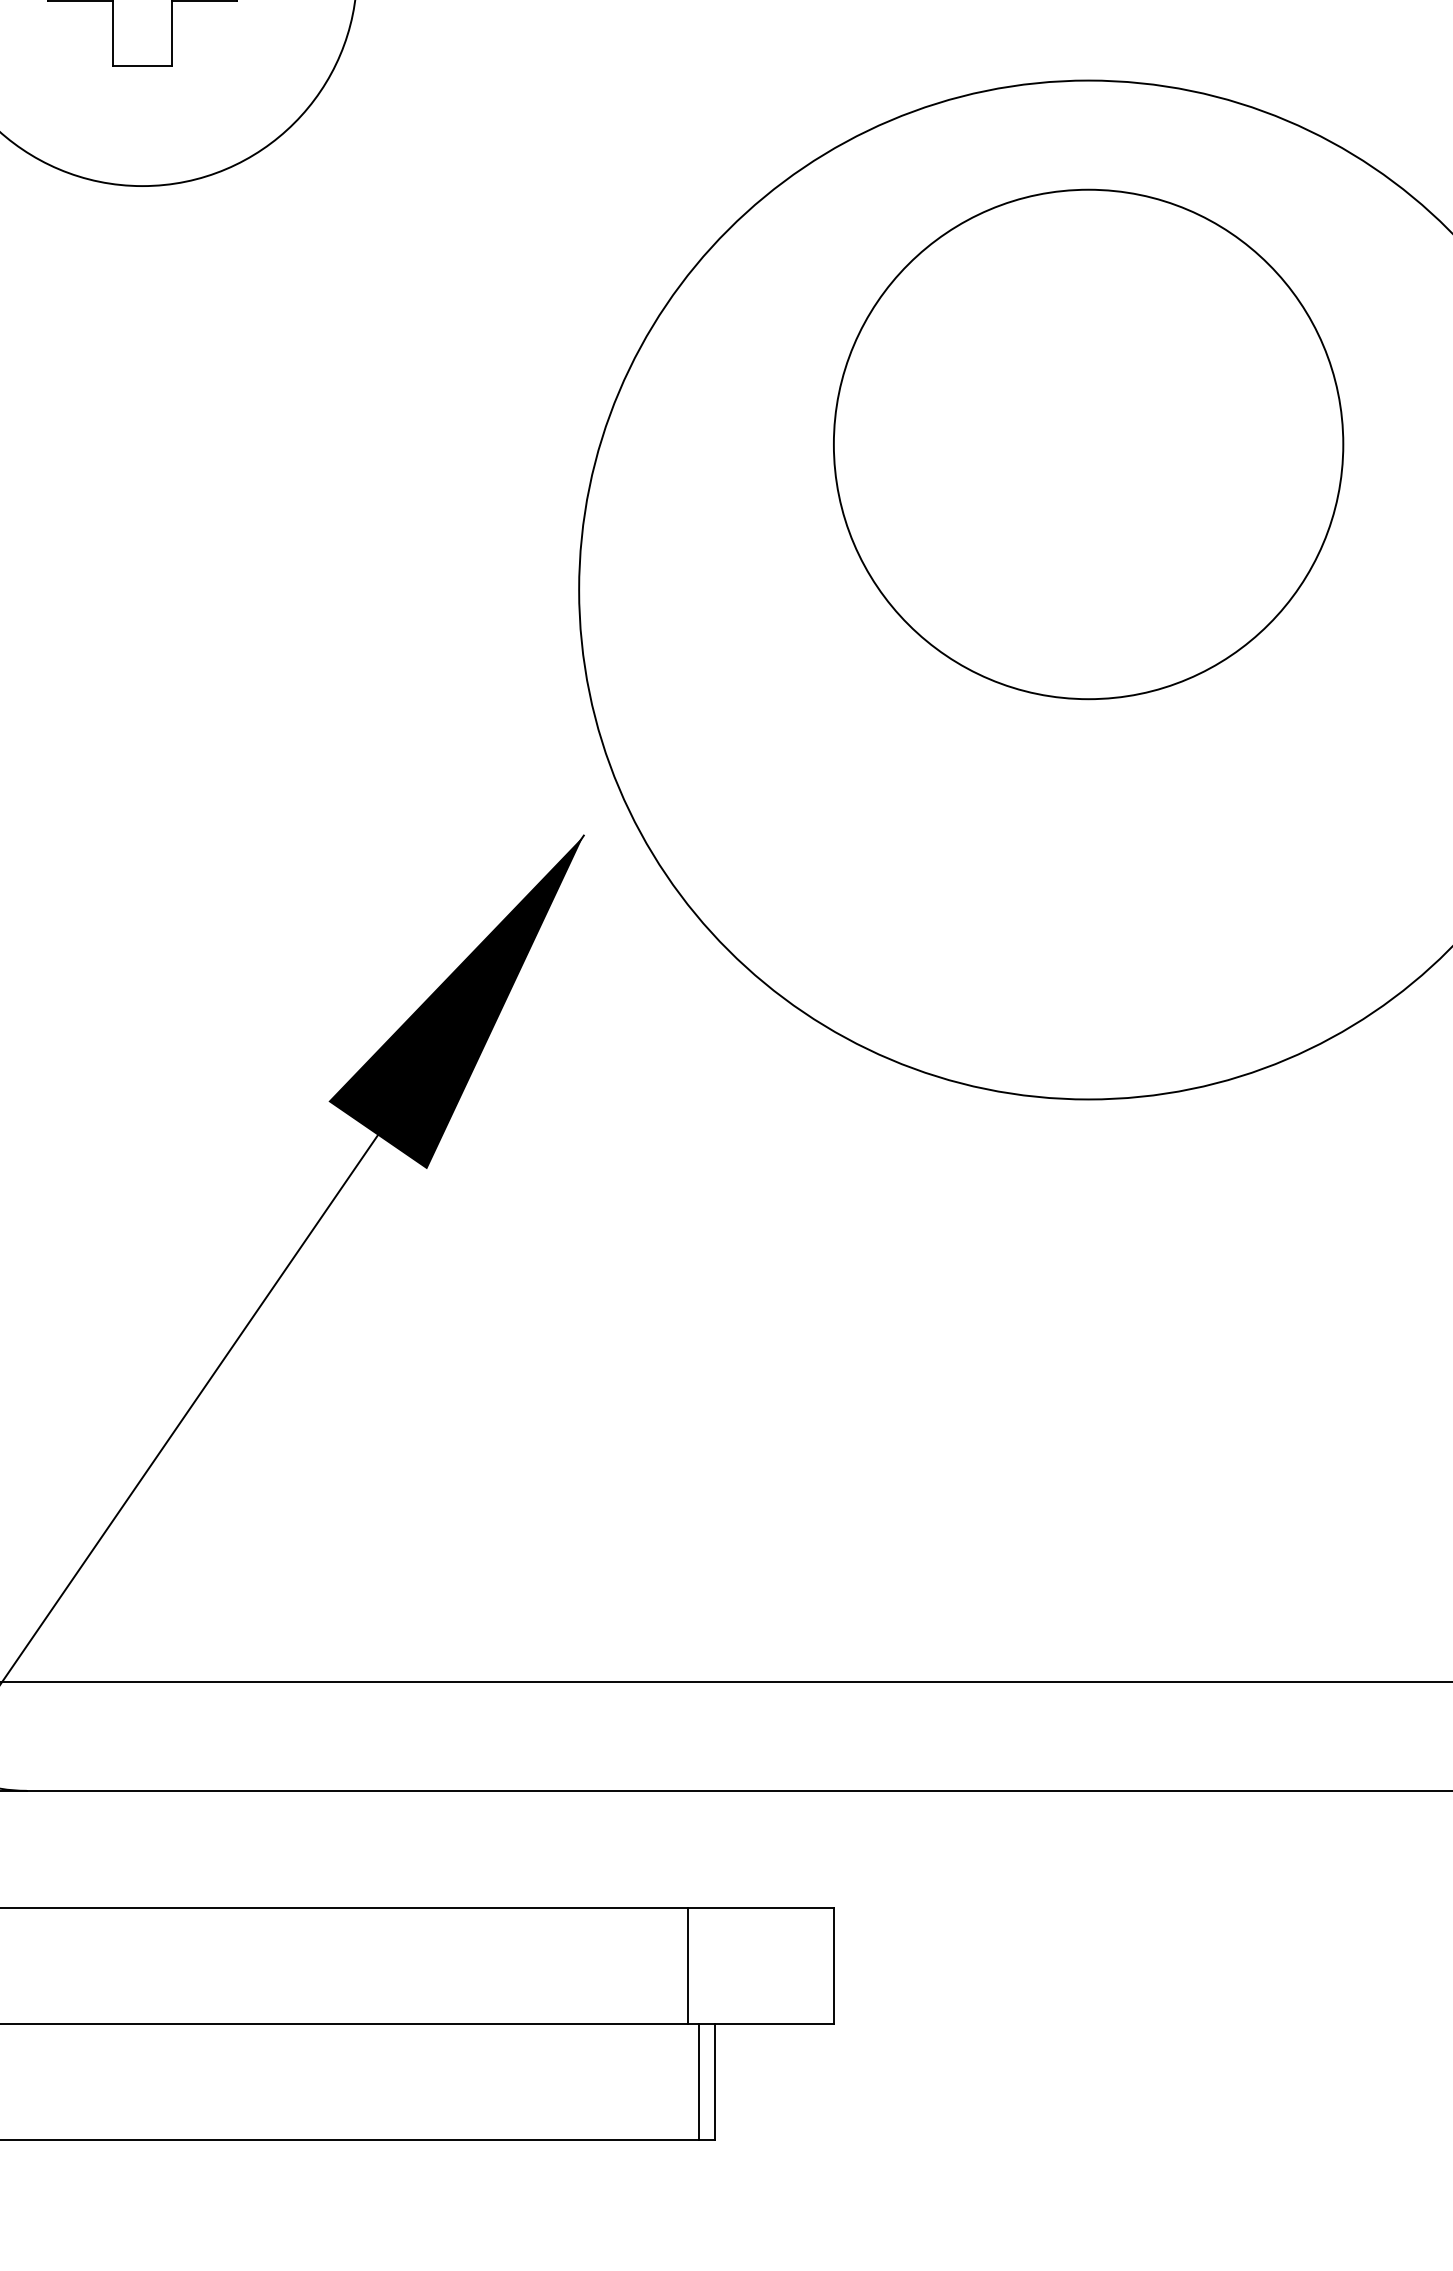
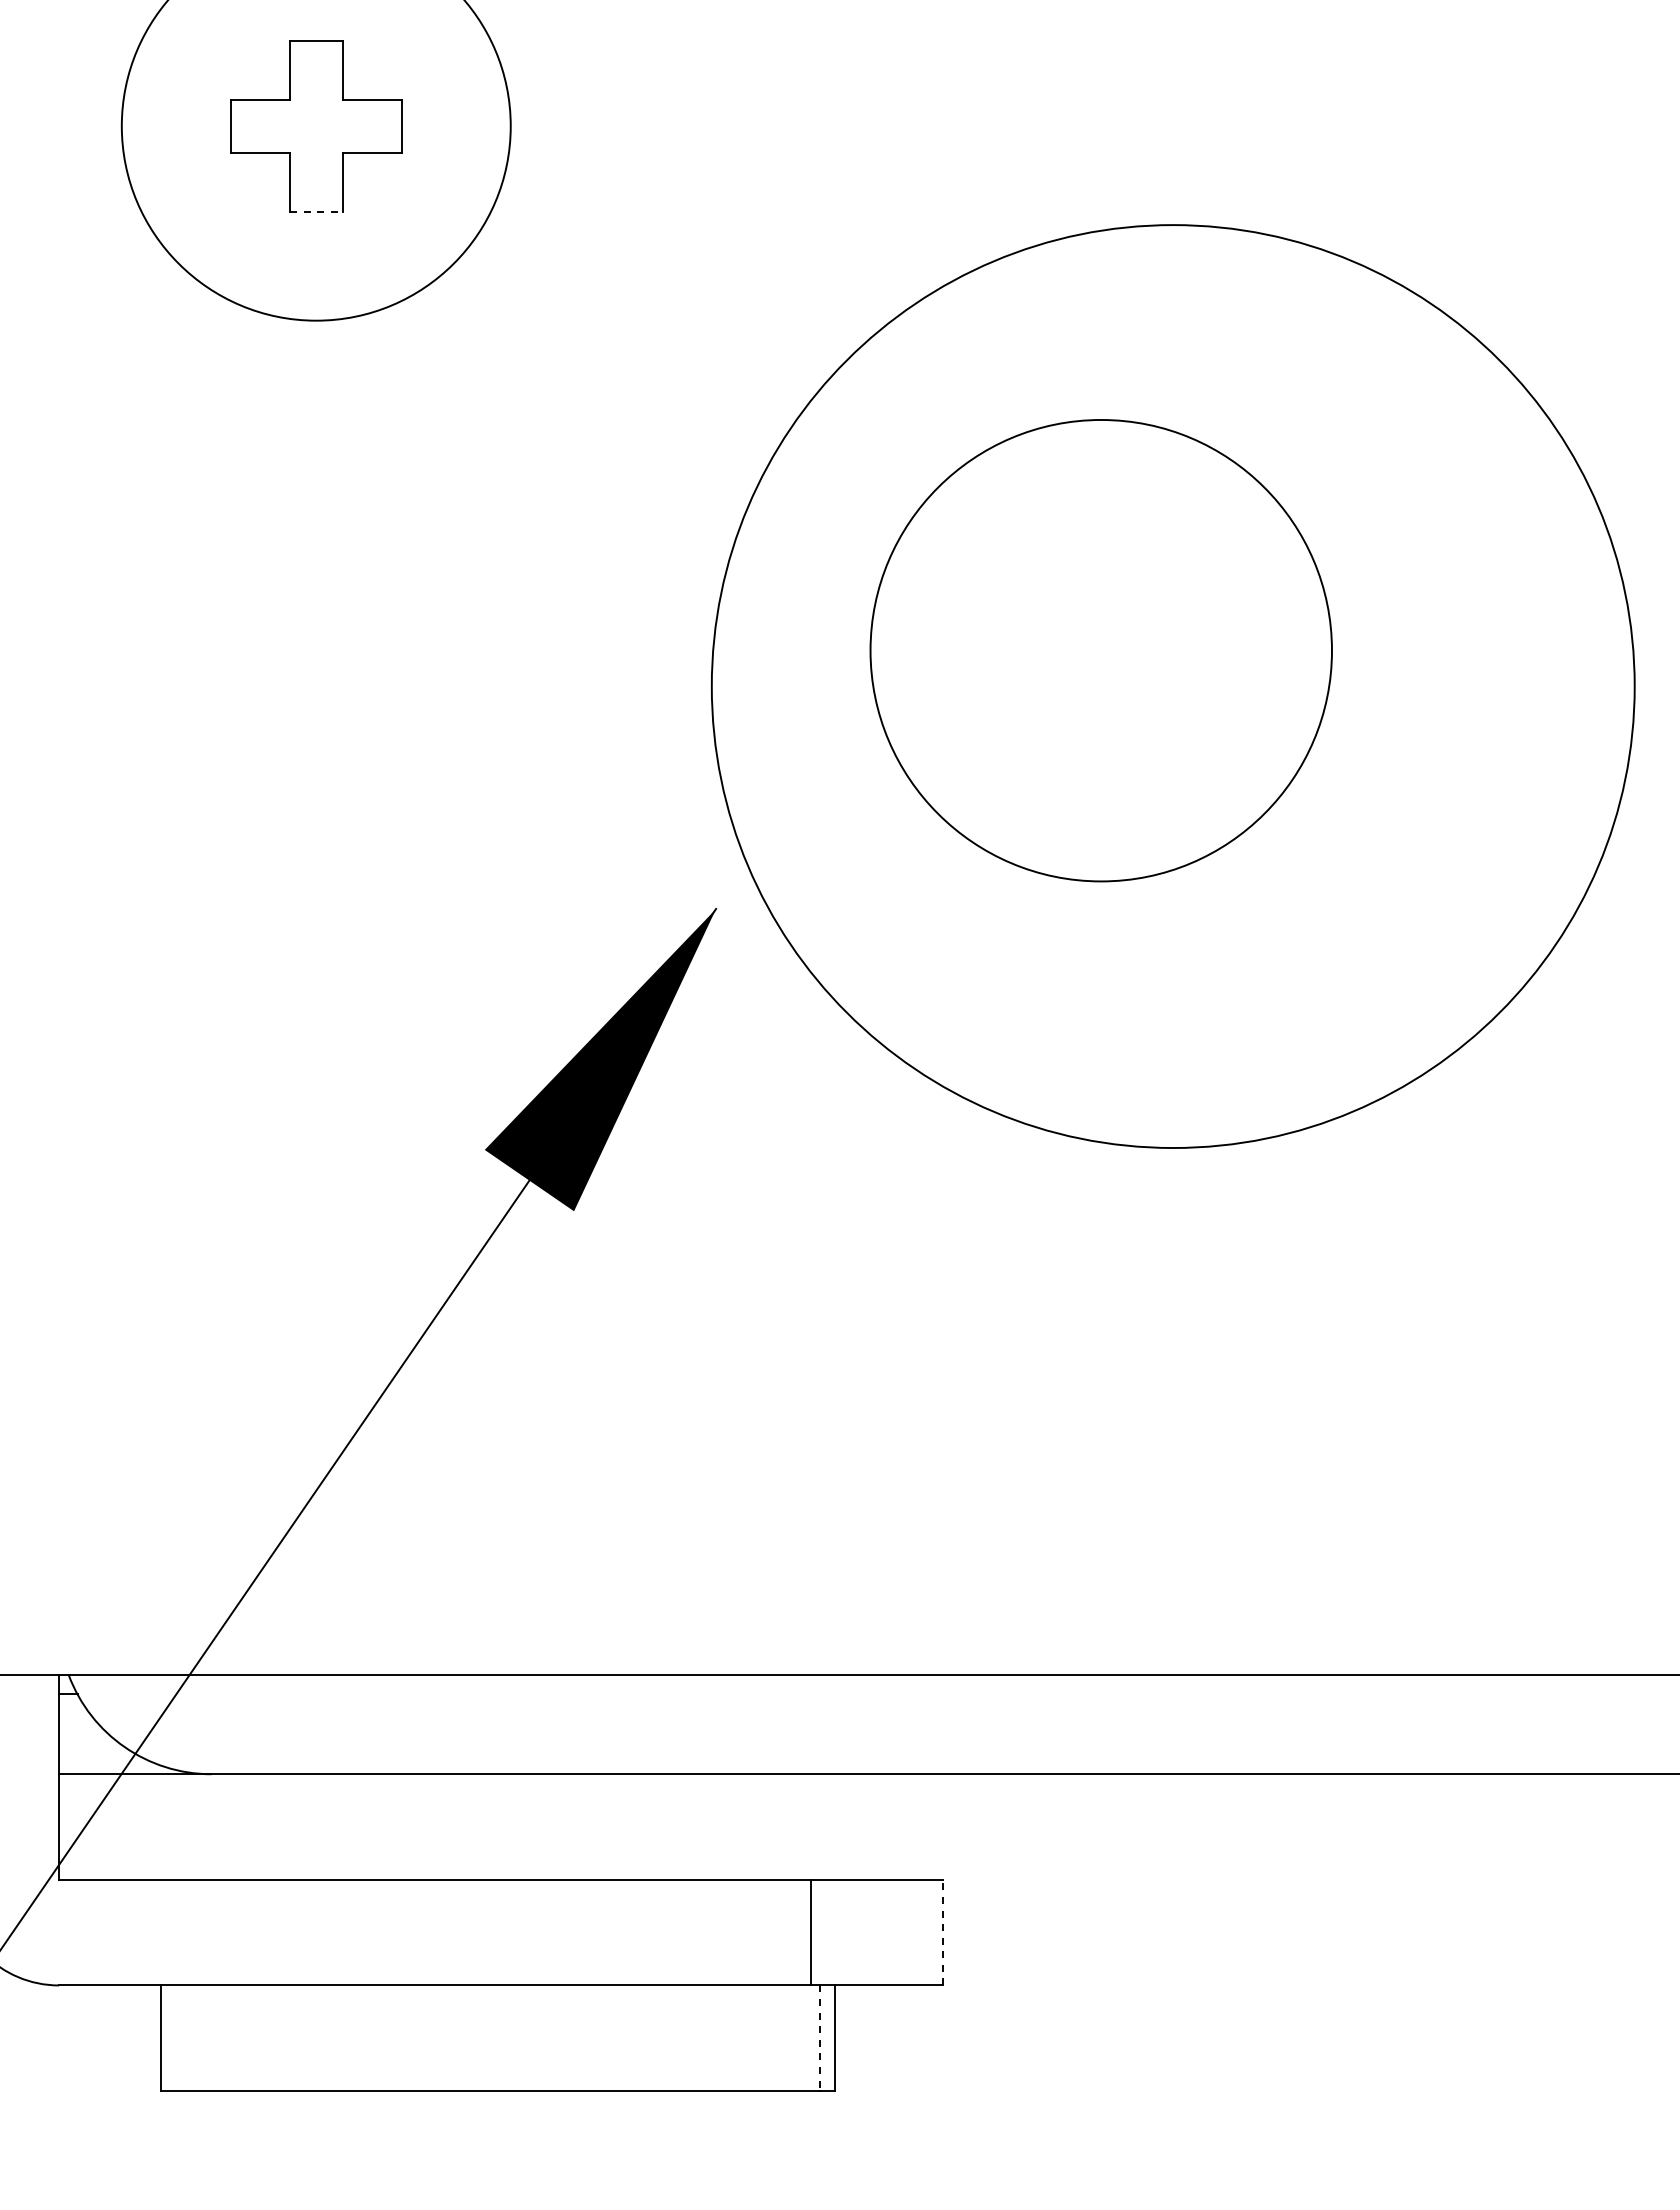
line: (142, 65) -> (316, 211), solid -> dashed
circle: (1087, 444) -> (1100, 650), moved
line: (833, 1965) -> (942, 1932), solid -> dashed
line: (699, 2082) -> (820, 2038), solid -> dashed

